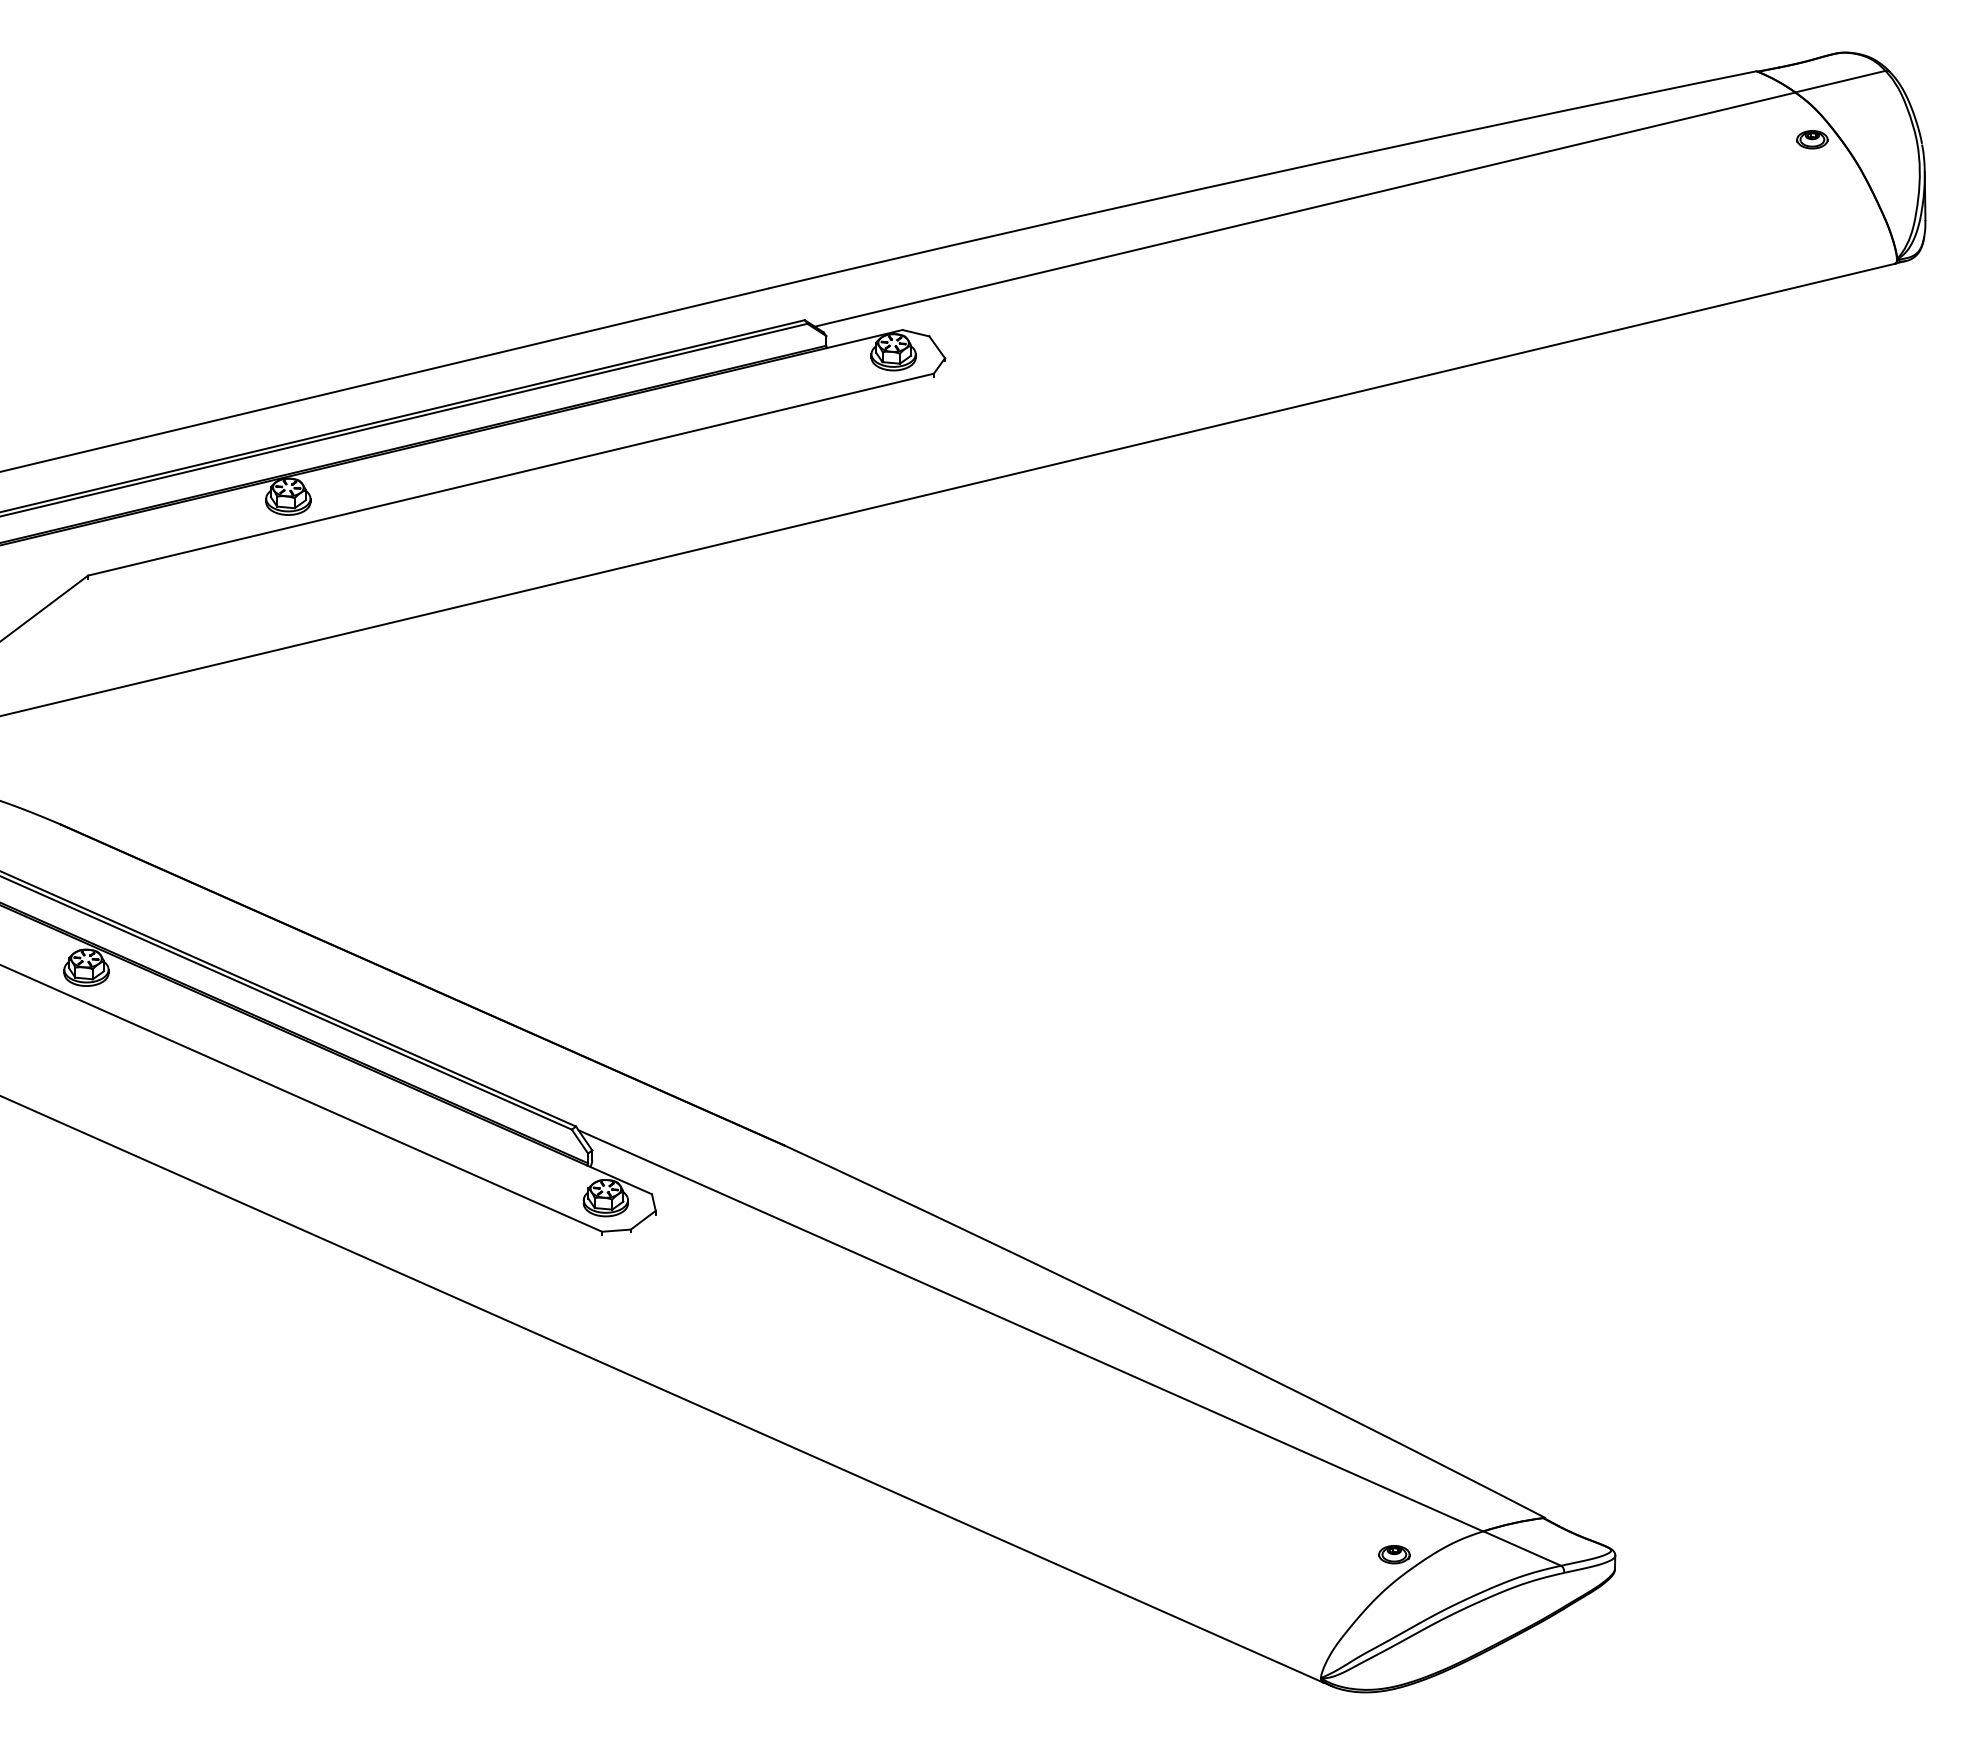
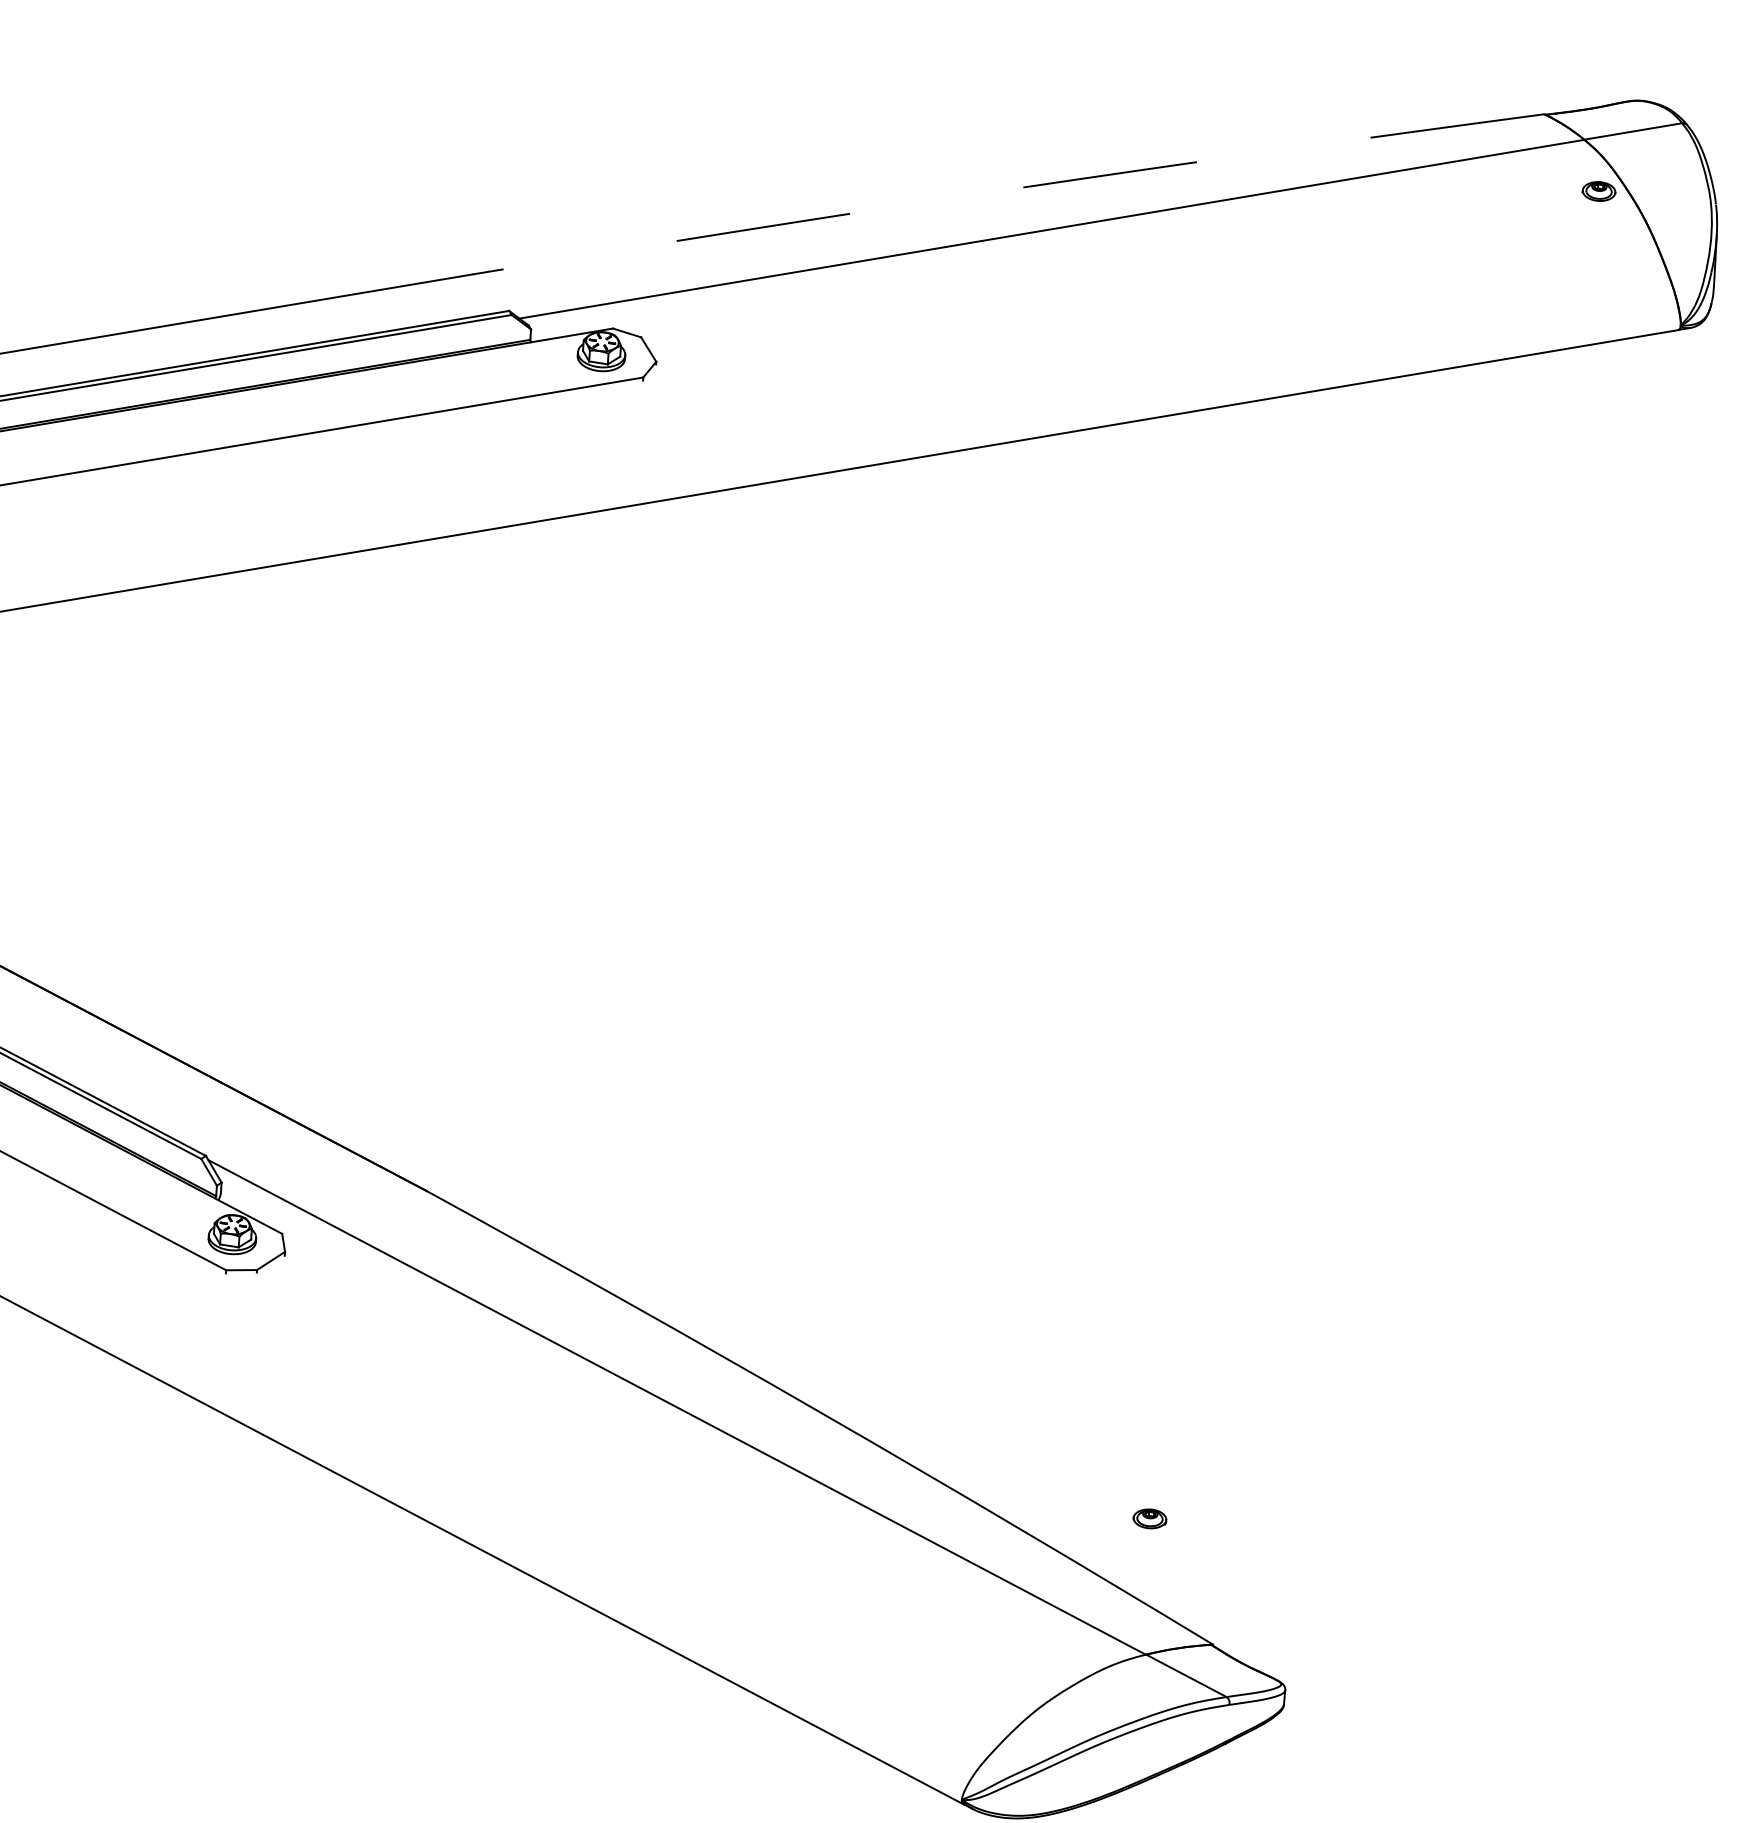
arc: (1261, 175) -> (1007, 189), solid -> dashed
part: (1394, 1554) -> (1150, 1518), moved

